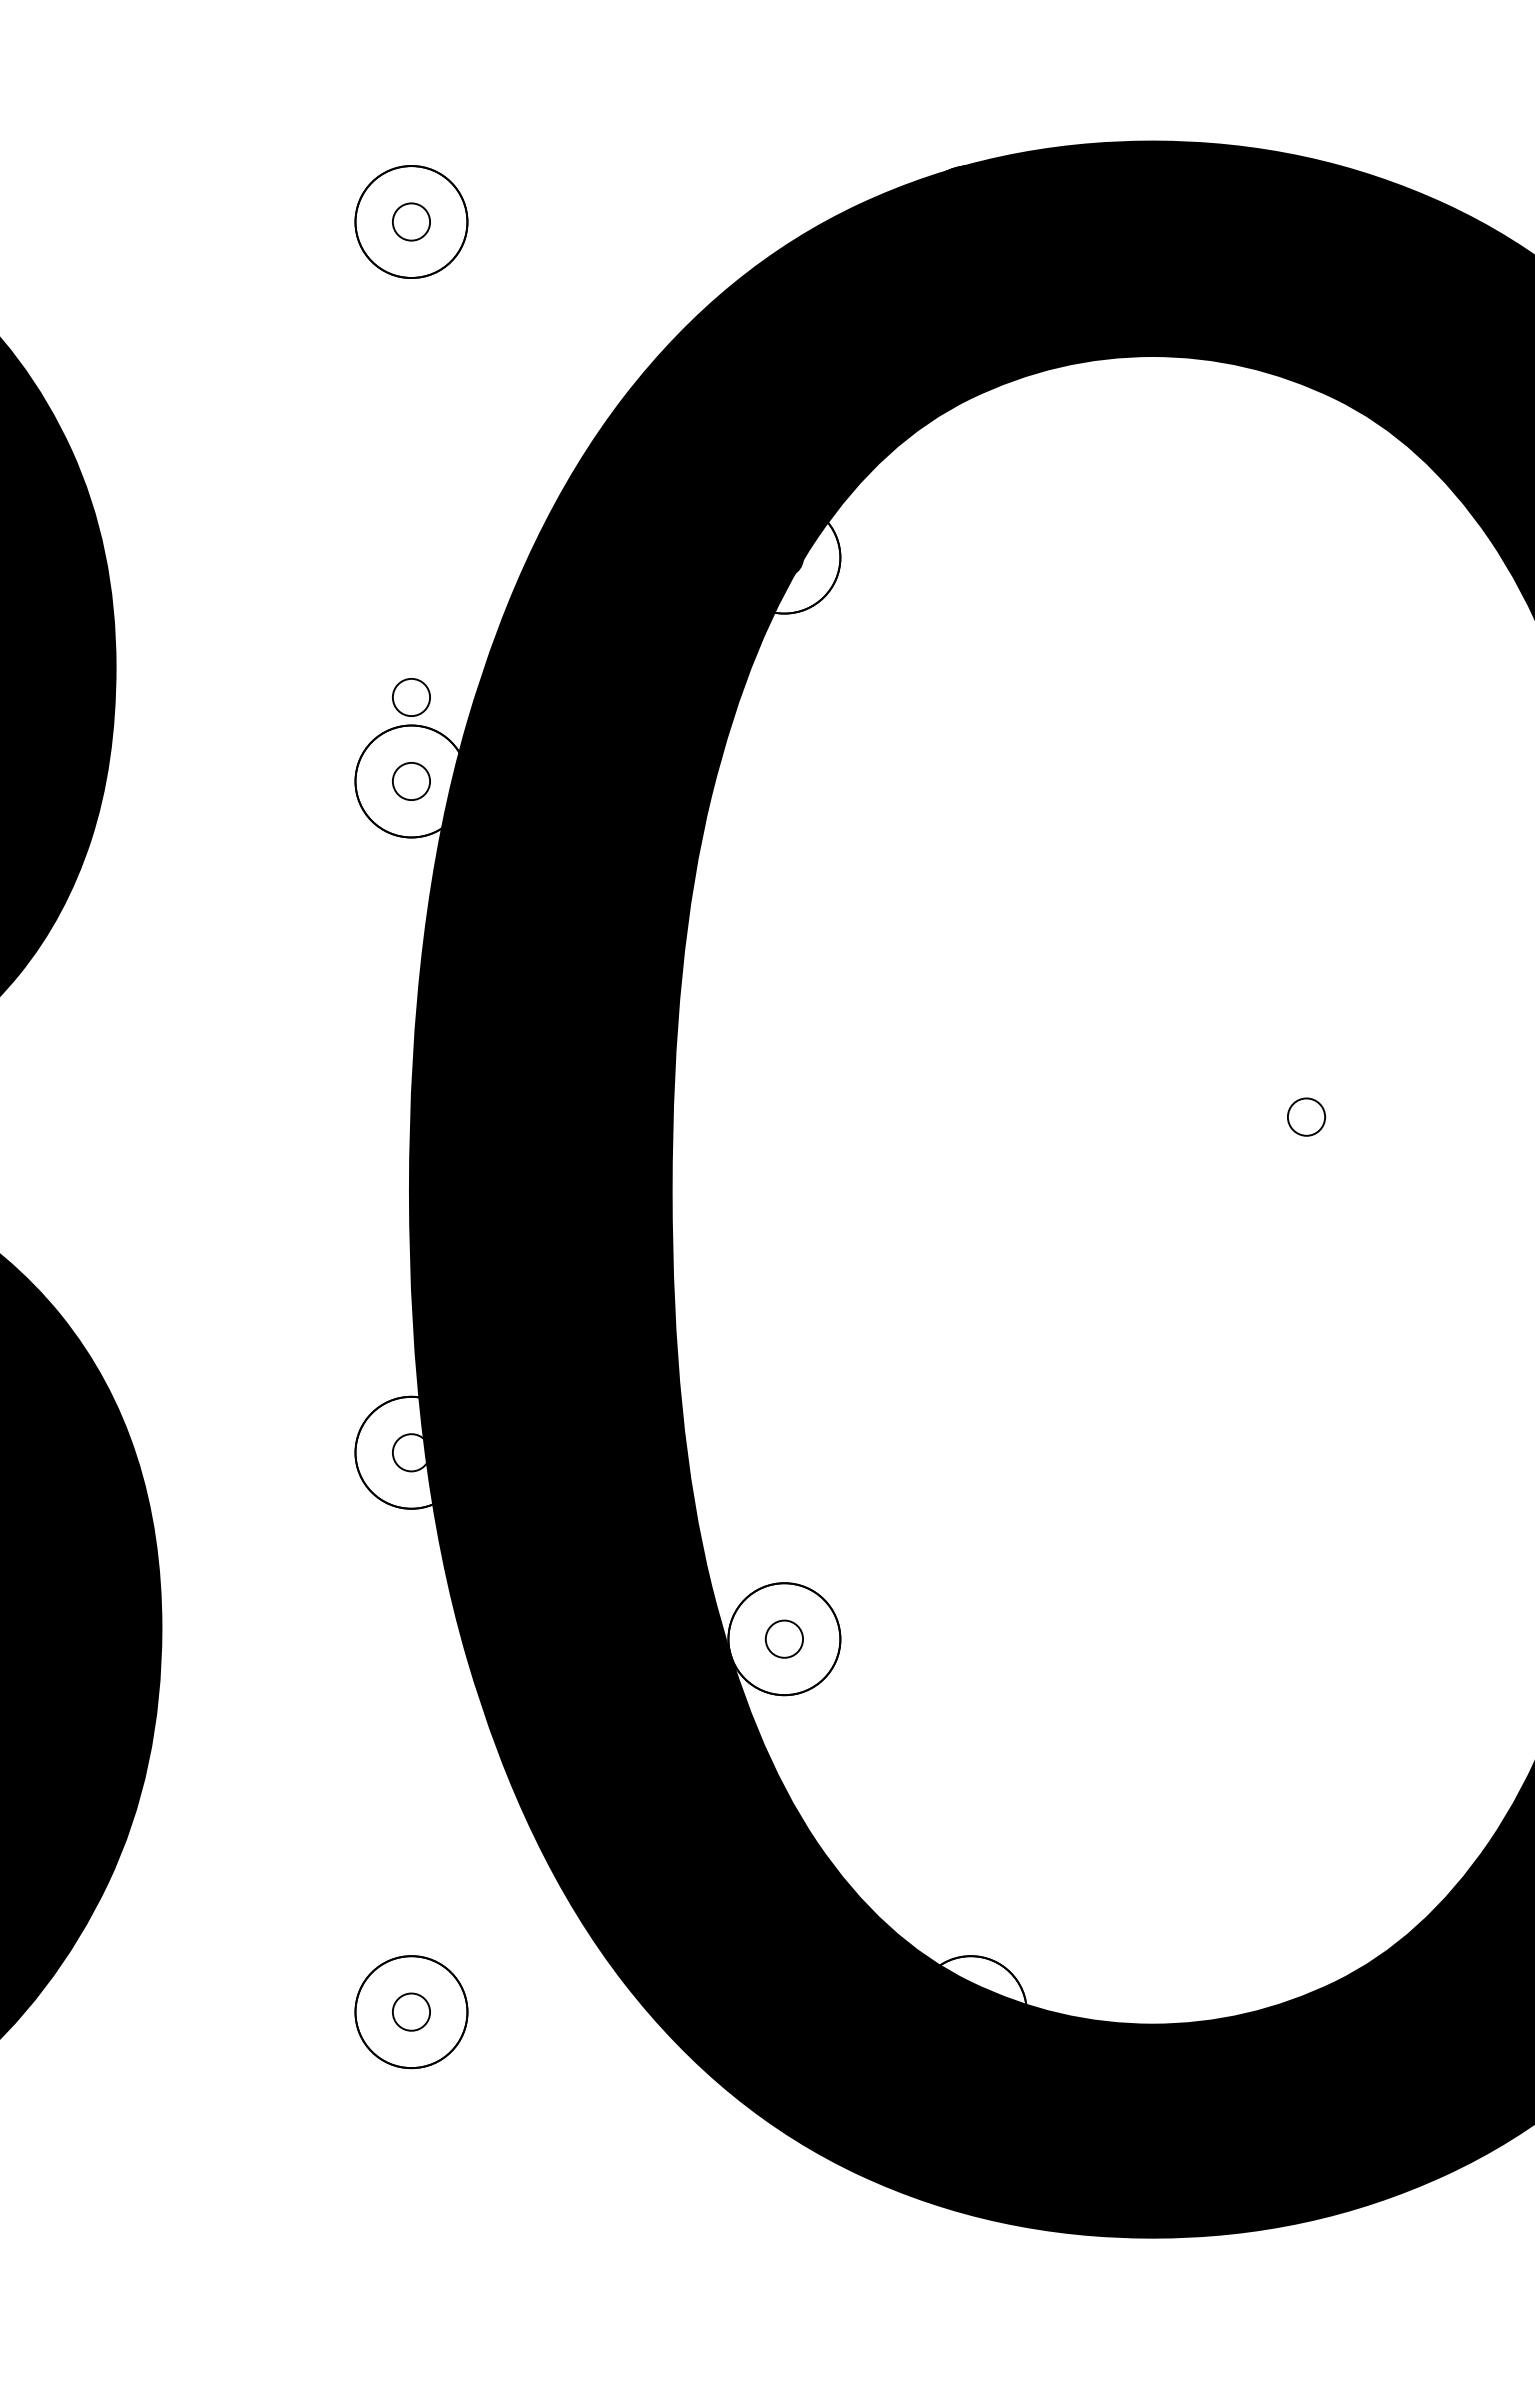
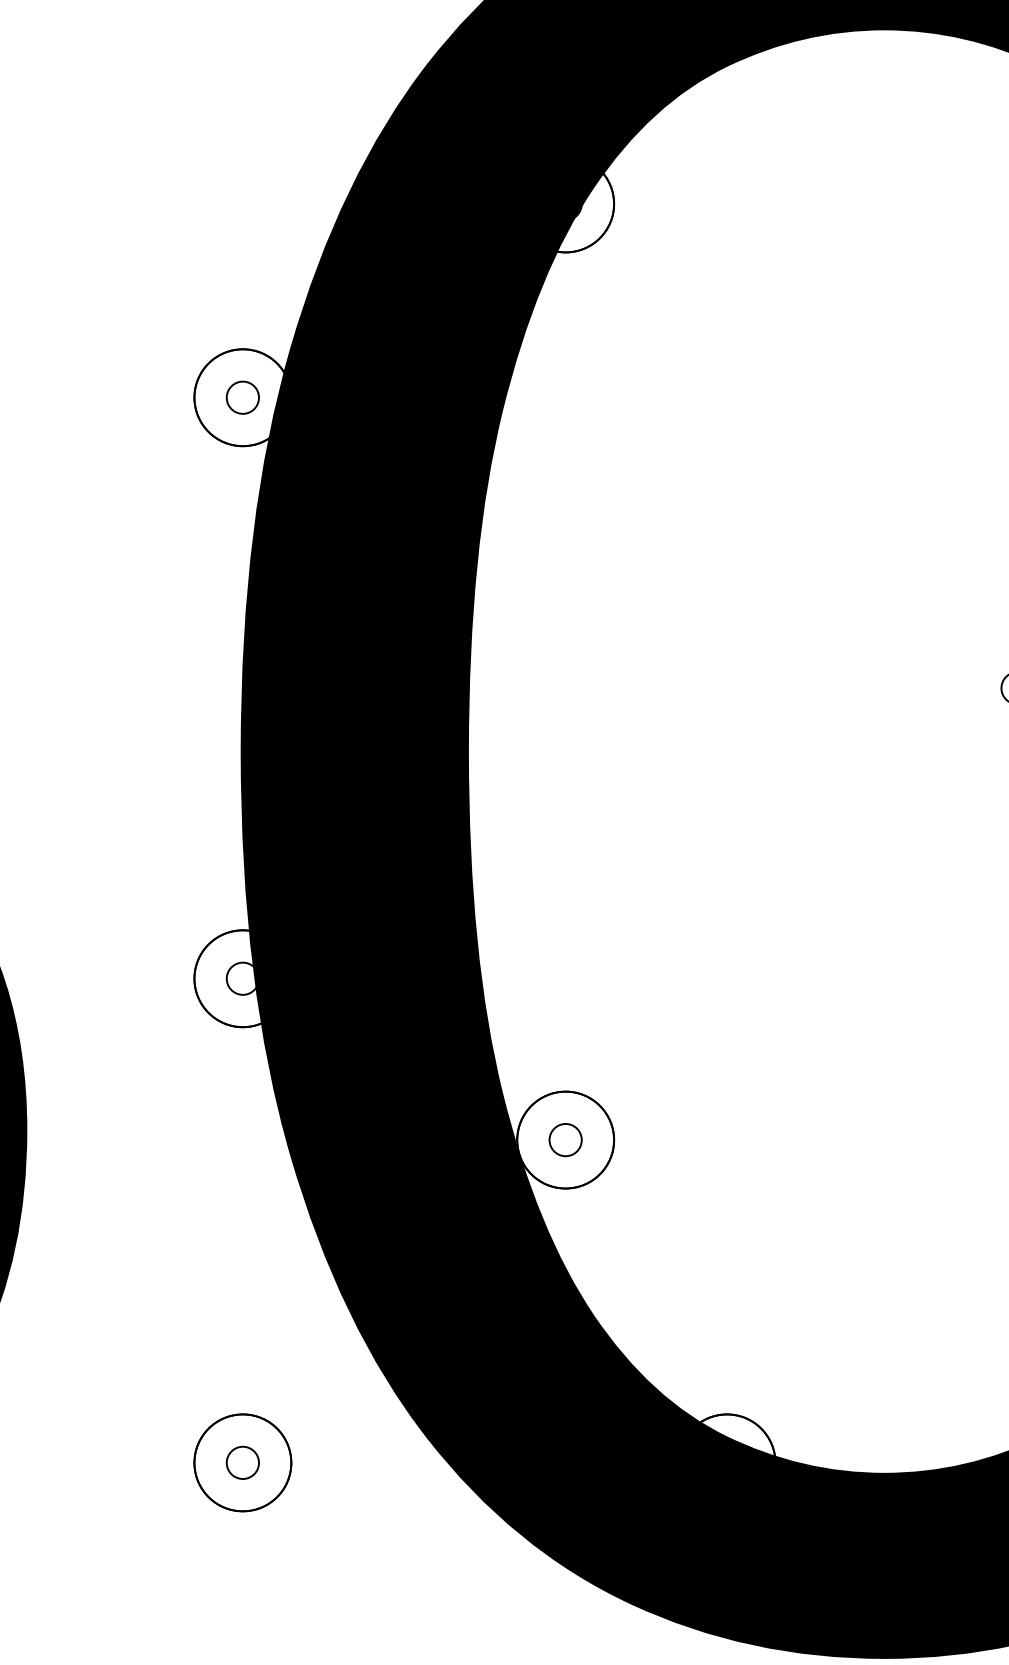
part: (411, 697) -> (242, 325), removed

